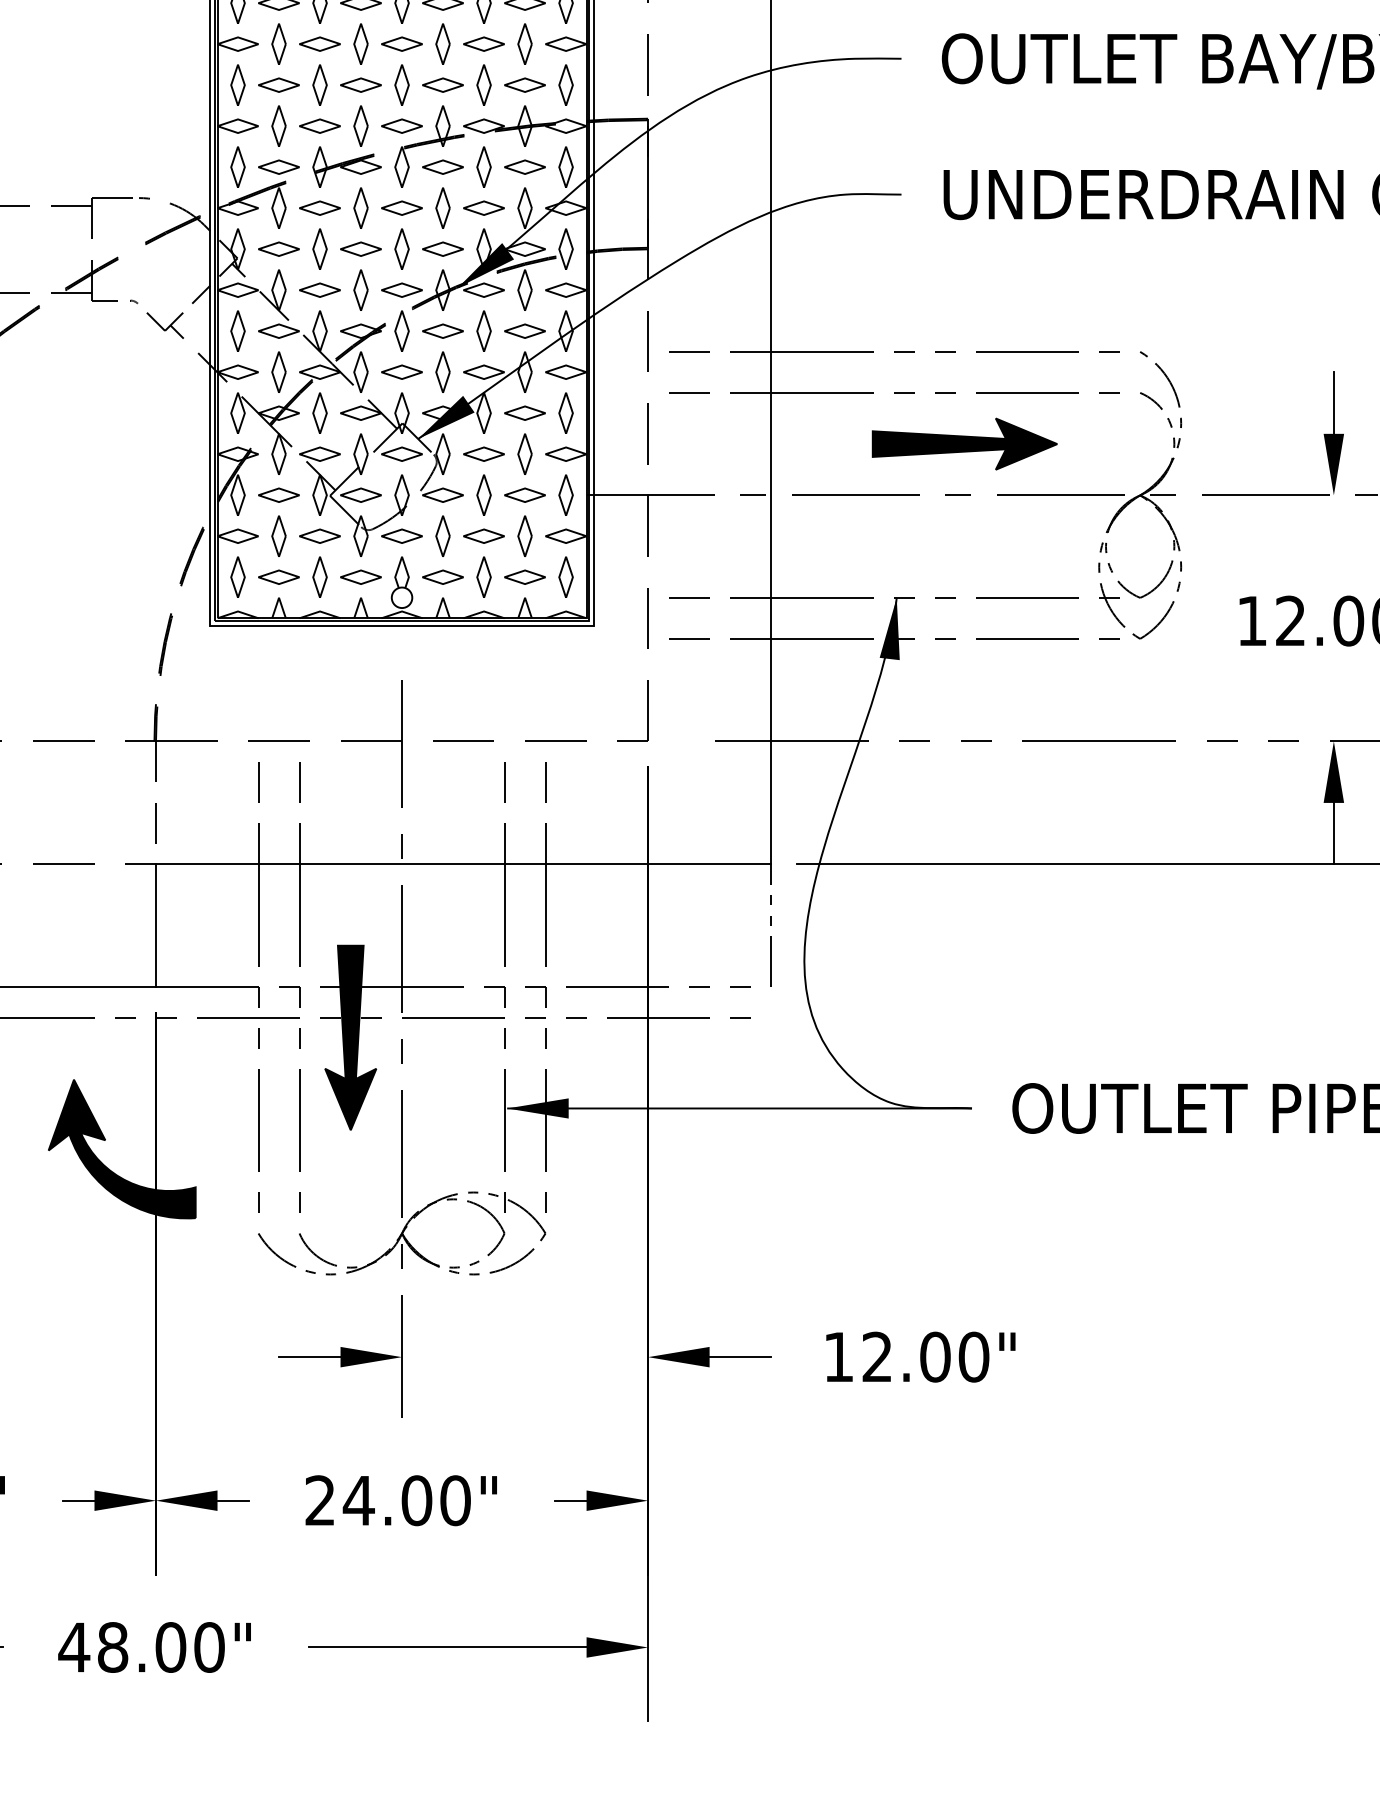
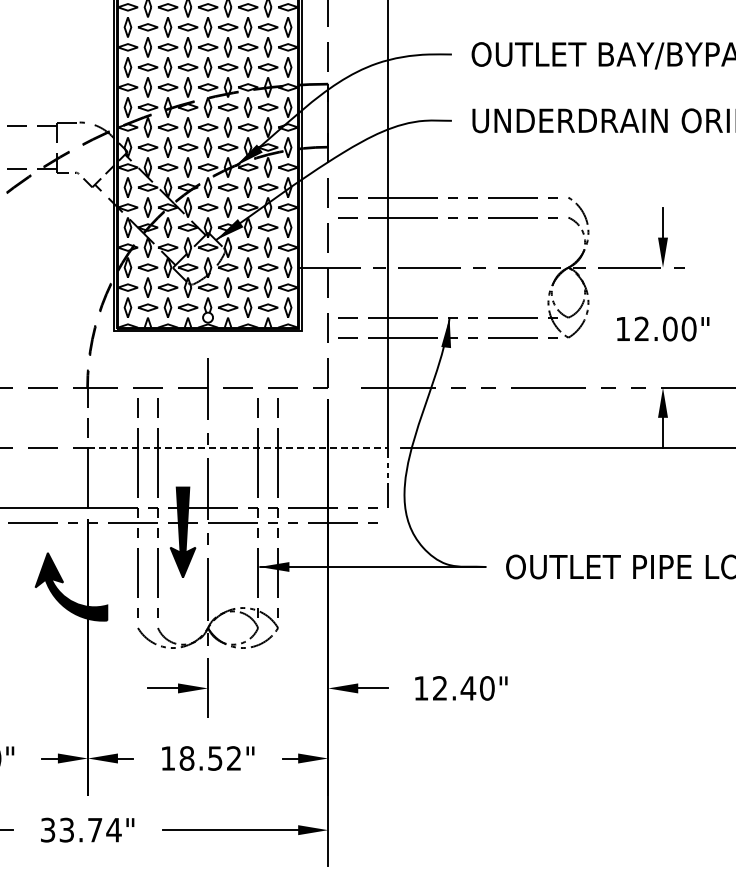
part: (964, 443) -> (482, 242), removed
line: (464, 863) -> (238, 447), solid -> dashed
text: (935, 1357) -> (468, 688), 12.00" -> 12.40"
text: (388, 1500) -> (201, 758), 24.00" -> 18.52"
text: (140, 1646) -> (80, 829), 48.00" -> 33.74"

